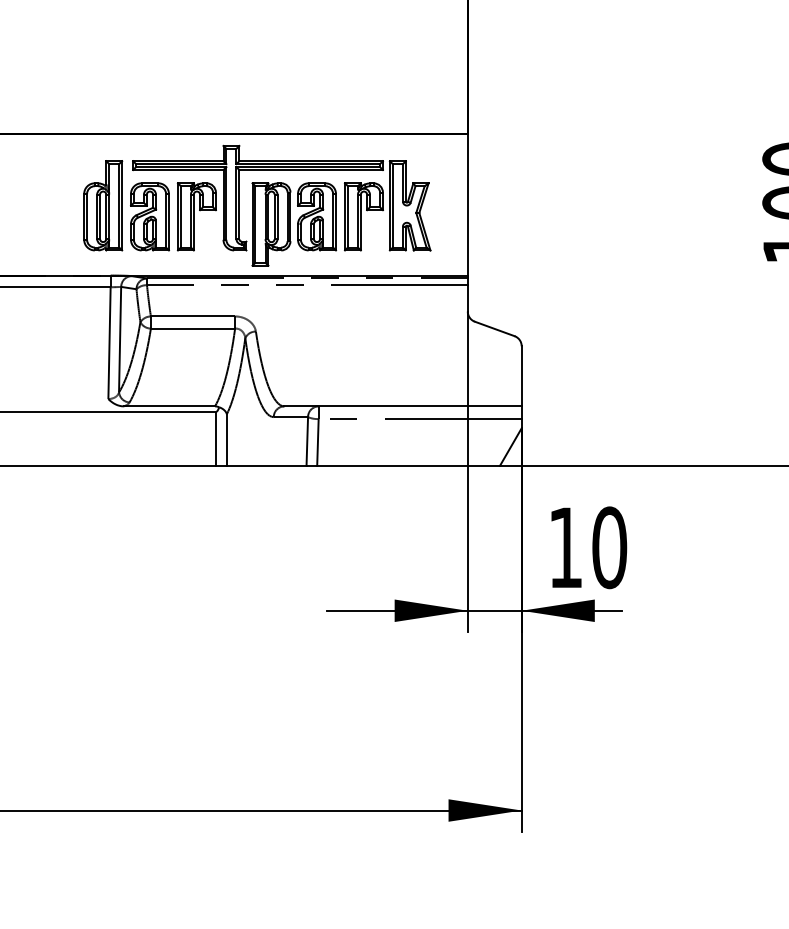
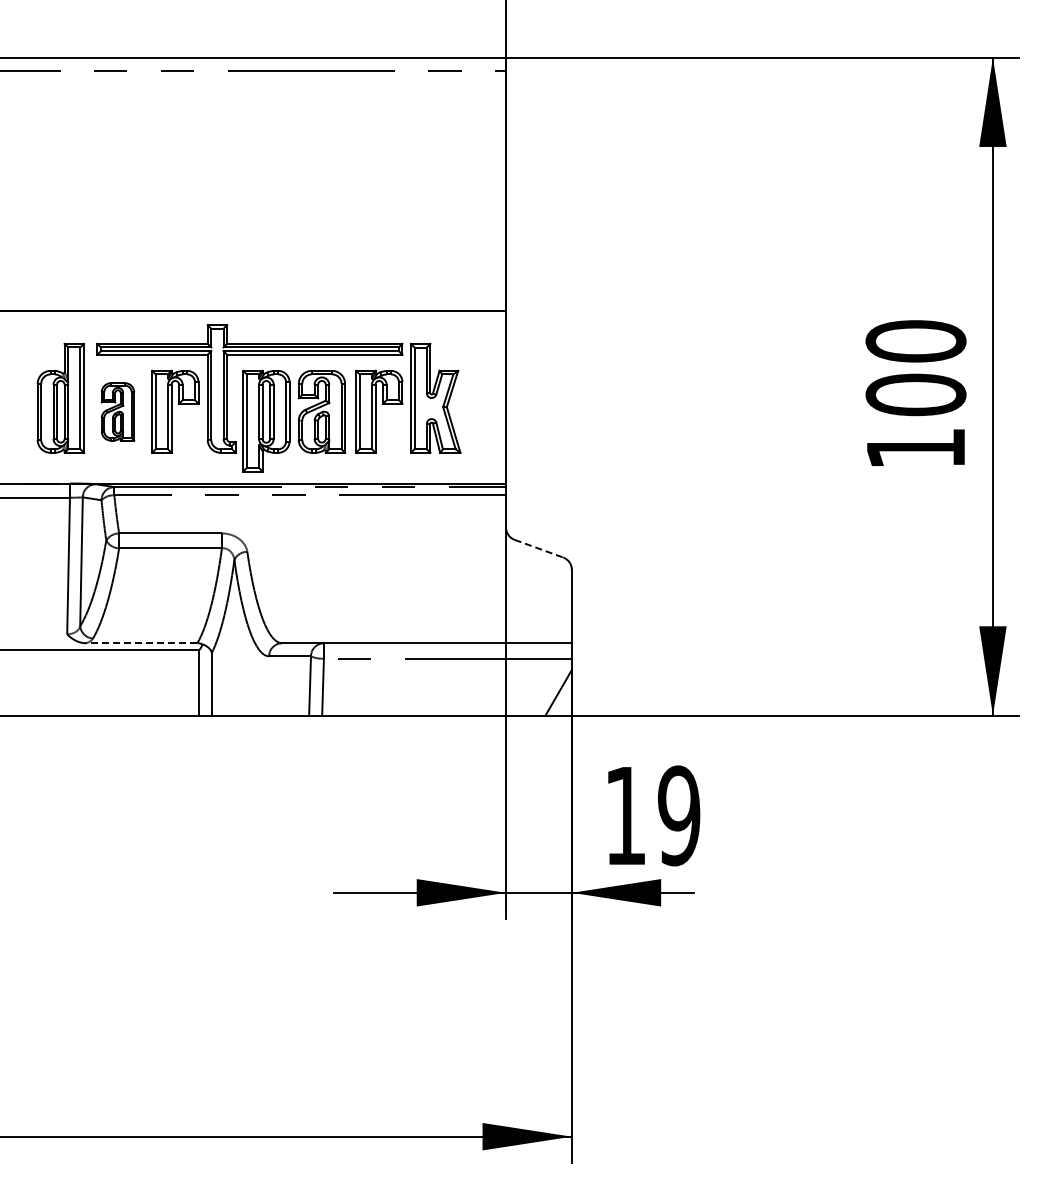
part: (149, 216) -> (117, 411), size x0.7
line: (494, 328) -> (538, 548), solid -> dashed
line: (169, 406) -> (141, 643), solid -> dashed
text: (609, 547) -> (679, 815), 10 -> 19

